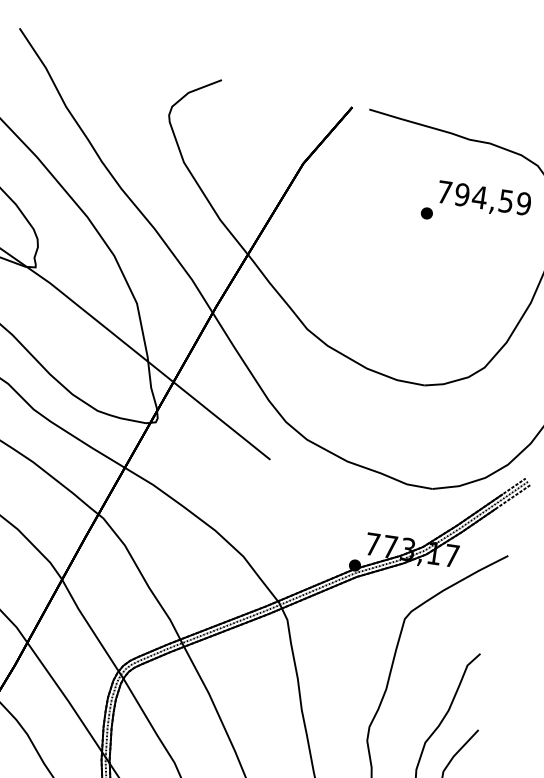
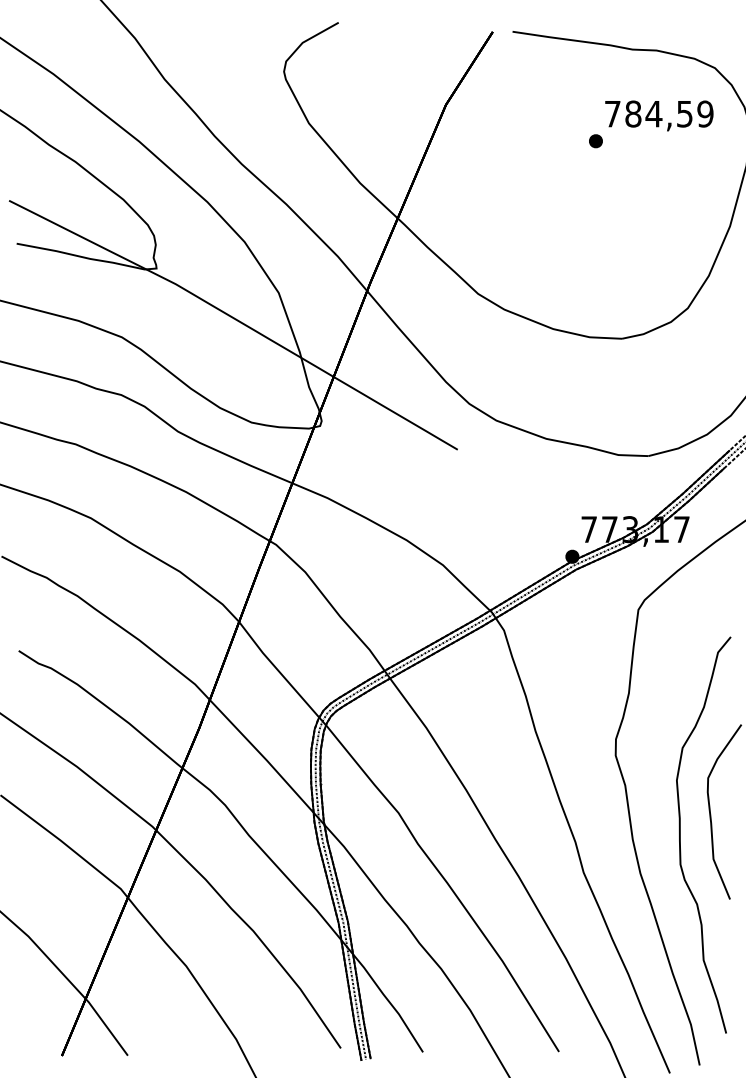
text: (462, 194) -> (633, 113), 794,59 -> 784,59

